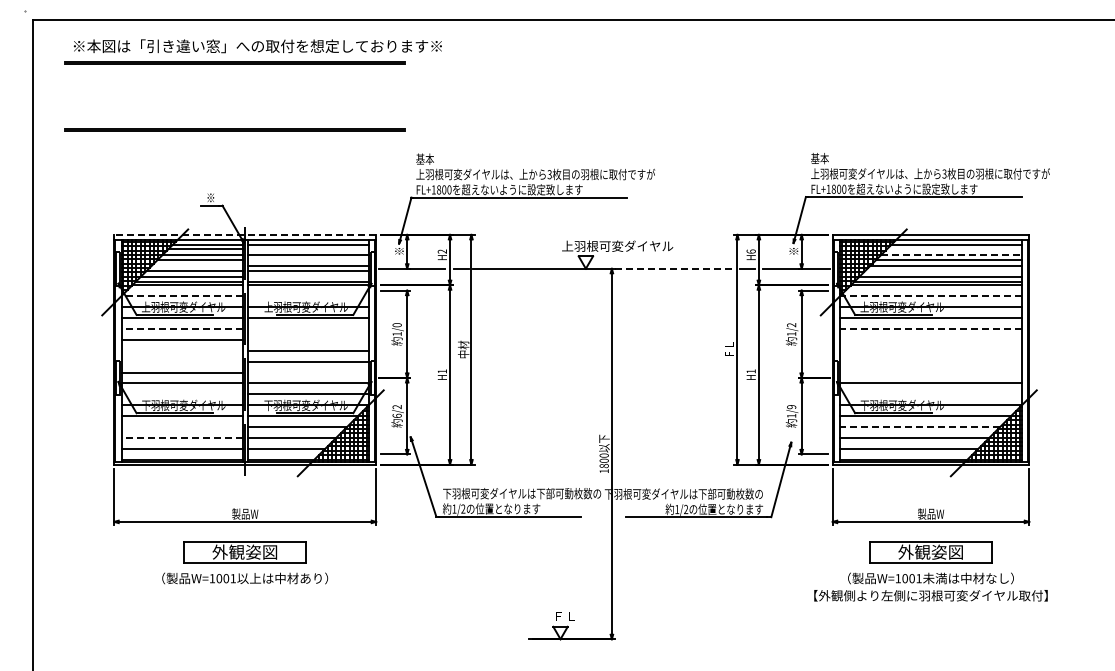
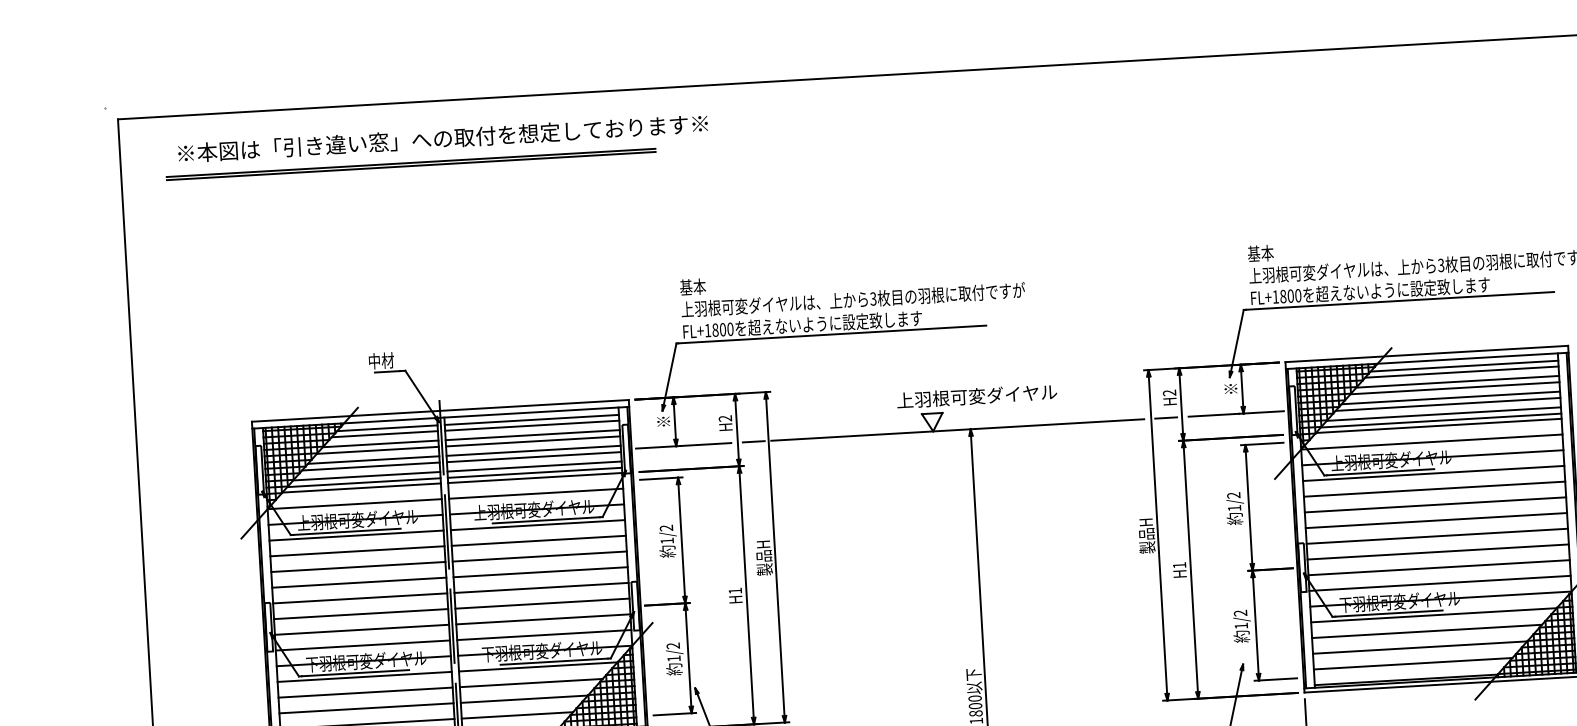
line: (234, 129) -> (416, 260), removed
text: (206, 197) -> (381, 360), ※ -> 中材
line: (244, 234) -> (439, 410), dashed -> solid
line: (307, 248) -> (531, 425), added
line: (954, 248) -> (1461, 371), added
text: (750, 251) -> (1168, 392), H6 -> H2
line: (951, 255) -> (1457, 381), dashed -> solid
line: (307, 259) -> (532, 441), added
line: (196, 266) -> (372, 460), added
line: (673, 268) -> (1059, 423), dashed -> solid
line: (943, 270) -> (1447, 404), added
line: (307, 277) -> (533, 467), added
line: (182, 296) -> (355, 504), dashed -> solid
line: (307, 296) -> (535, 494), added
line: (931, 296) -> (1432, 442), dashed -> solid
text: (396, 325) -> (665, 528), 1/0 -> 1/2
line: (182, 328) -> (357, 550), dashed -> solid
line: (307, 328) -> (537, 540), added
line: (931, 328) -> (1435, 488), dashed -> solid
line: (307, 339) -> (538, 556), added
line: (930, 339) -> (1434, 504), added
text: (463, 349) -> (763, 557), 中材 -> 製品H
text: (729, 349) -> (1146, 535), ＦＬ -> 製品H
line: (181, 350) -> (358, 582), added
line: (930, 350) -> (1435, 520), added
line: (181, 361) -> (359, 598), added
line: (930, 361) -> (1436, 536), added
line: (307, 372) -> (541, 603), added
line: (930, 372) -> (1437, 552), added
line: (181, 394) -> (362, 645), added
line: (930, 394) -> (1439, 583), added
text: (791, 407) -> (1240, 613), 1/9 -> 1/2
text: (396, 415) -> (672, 658), 6/2 -> 1/2
line: (181, 427) -> (364, 693), added
line: (920, 427) -> (1427, 631), dashed -> solid
line: (182, 438) -> (367, 708), dashed -> solid

